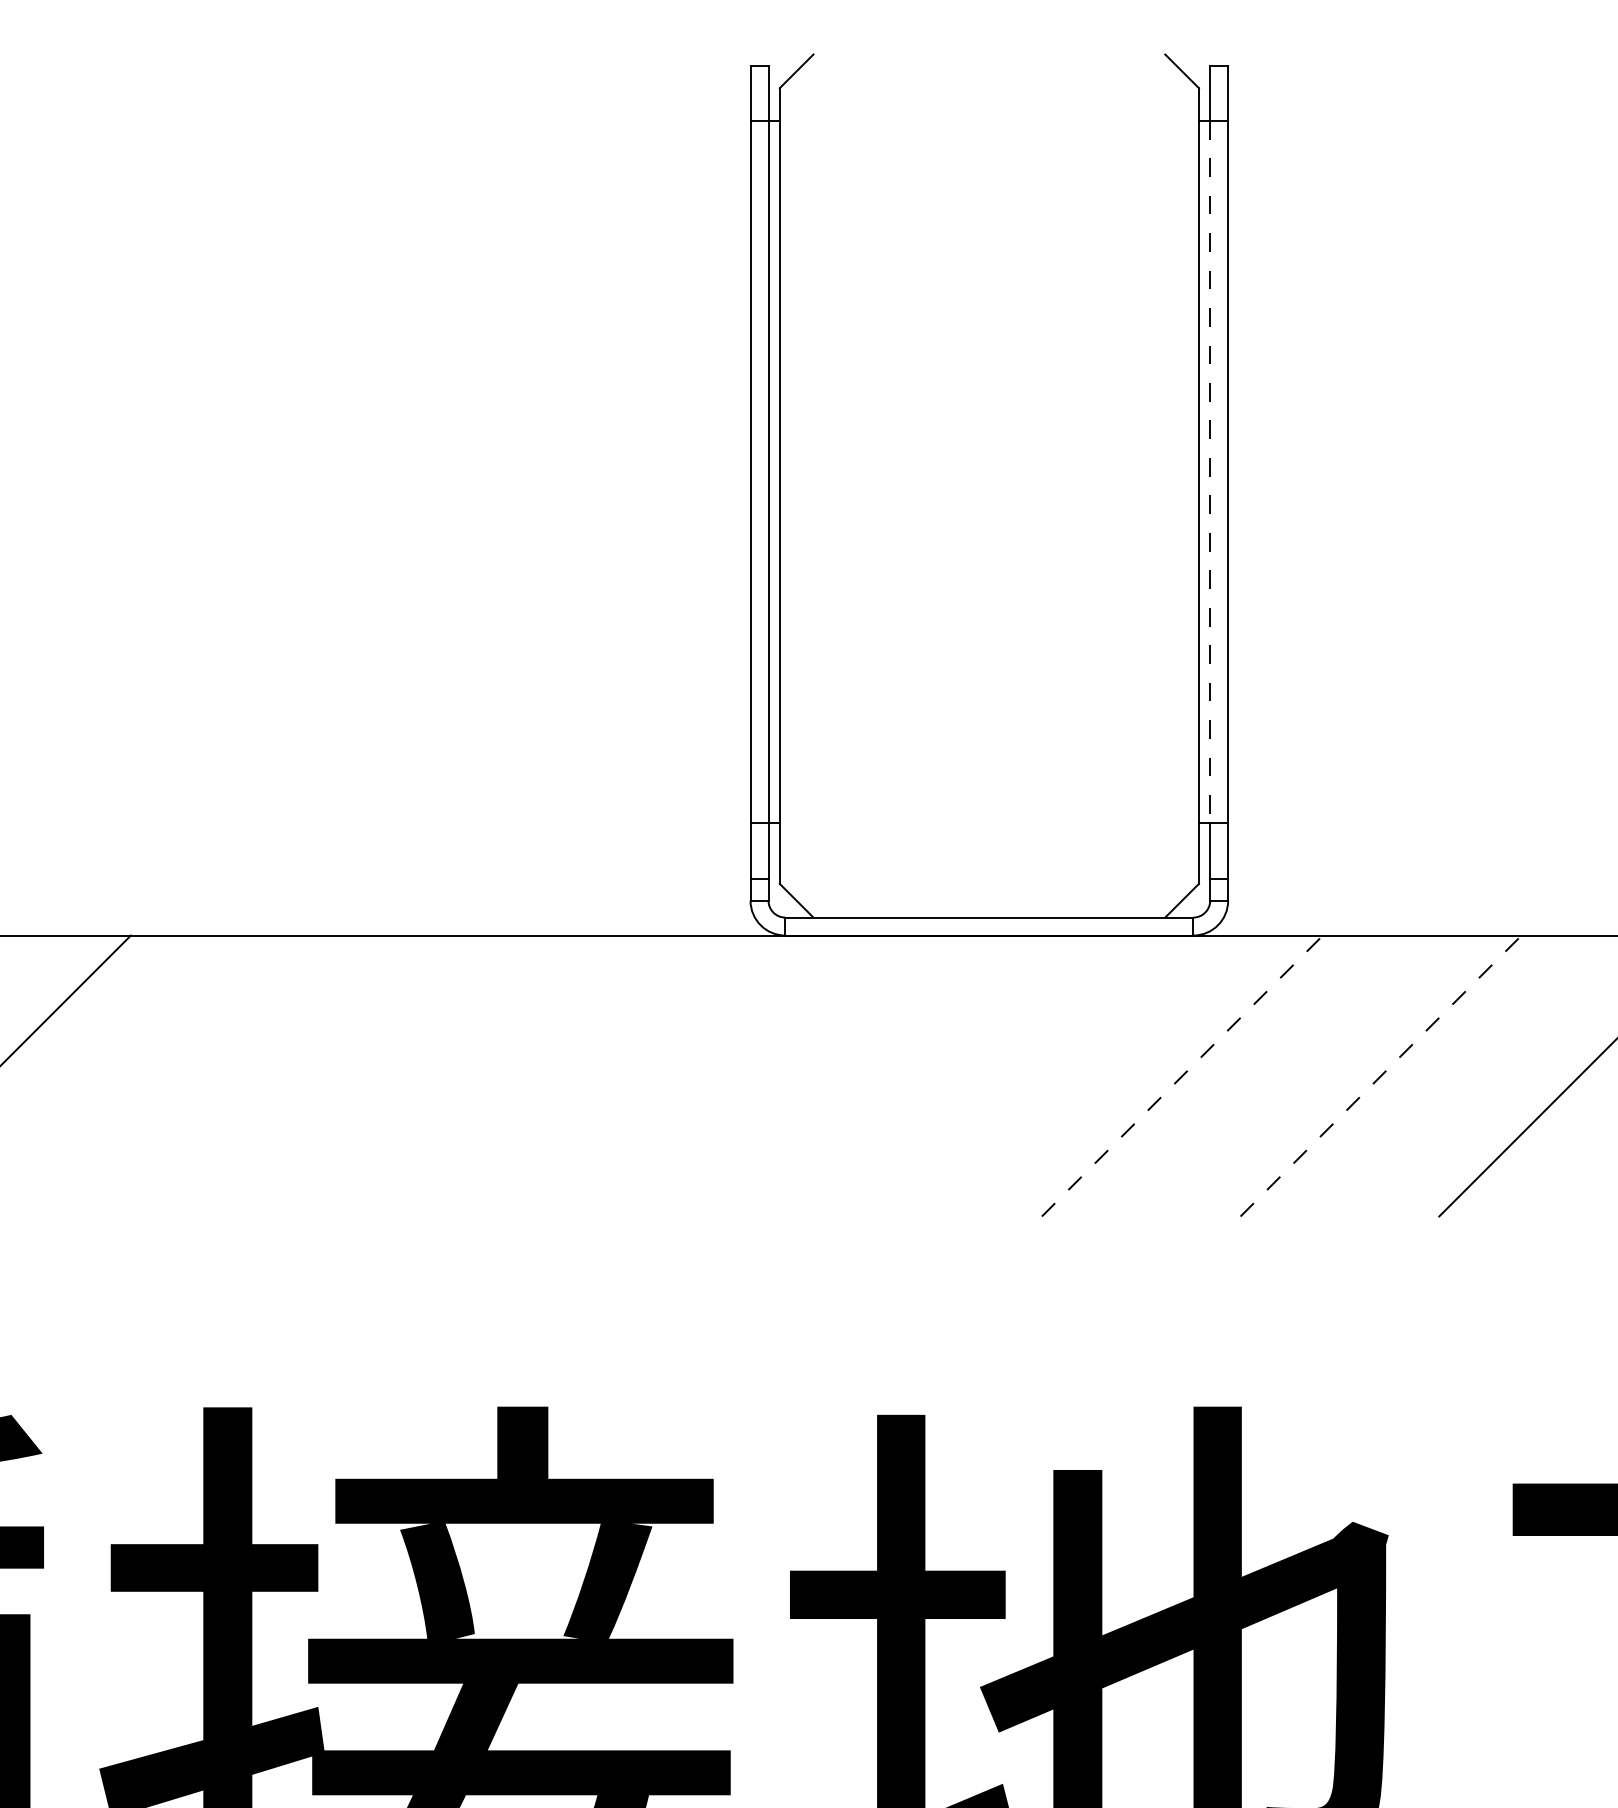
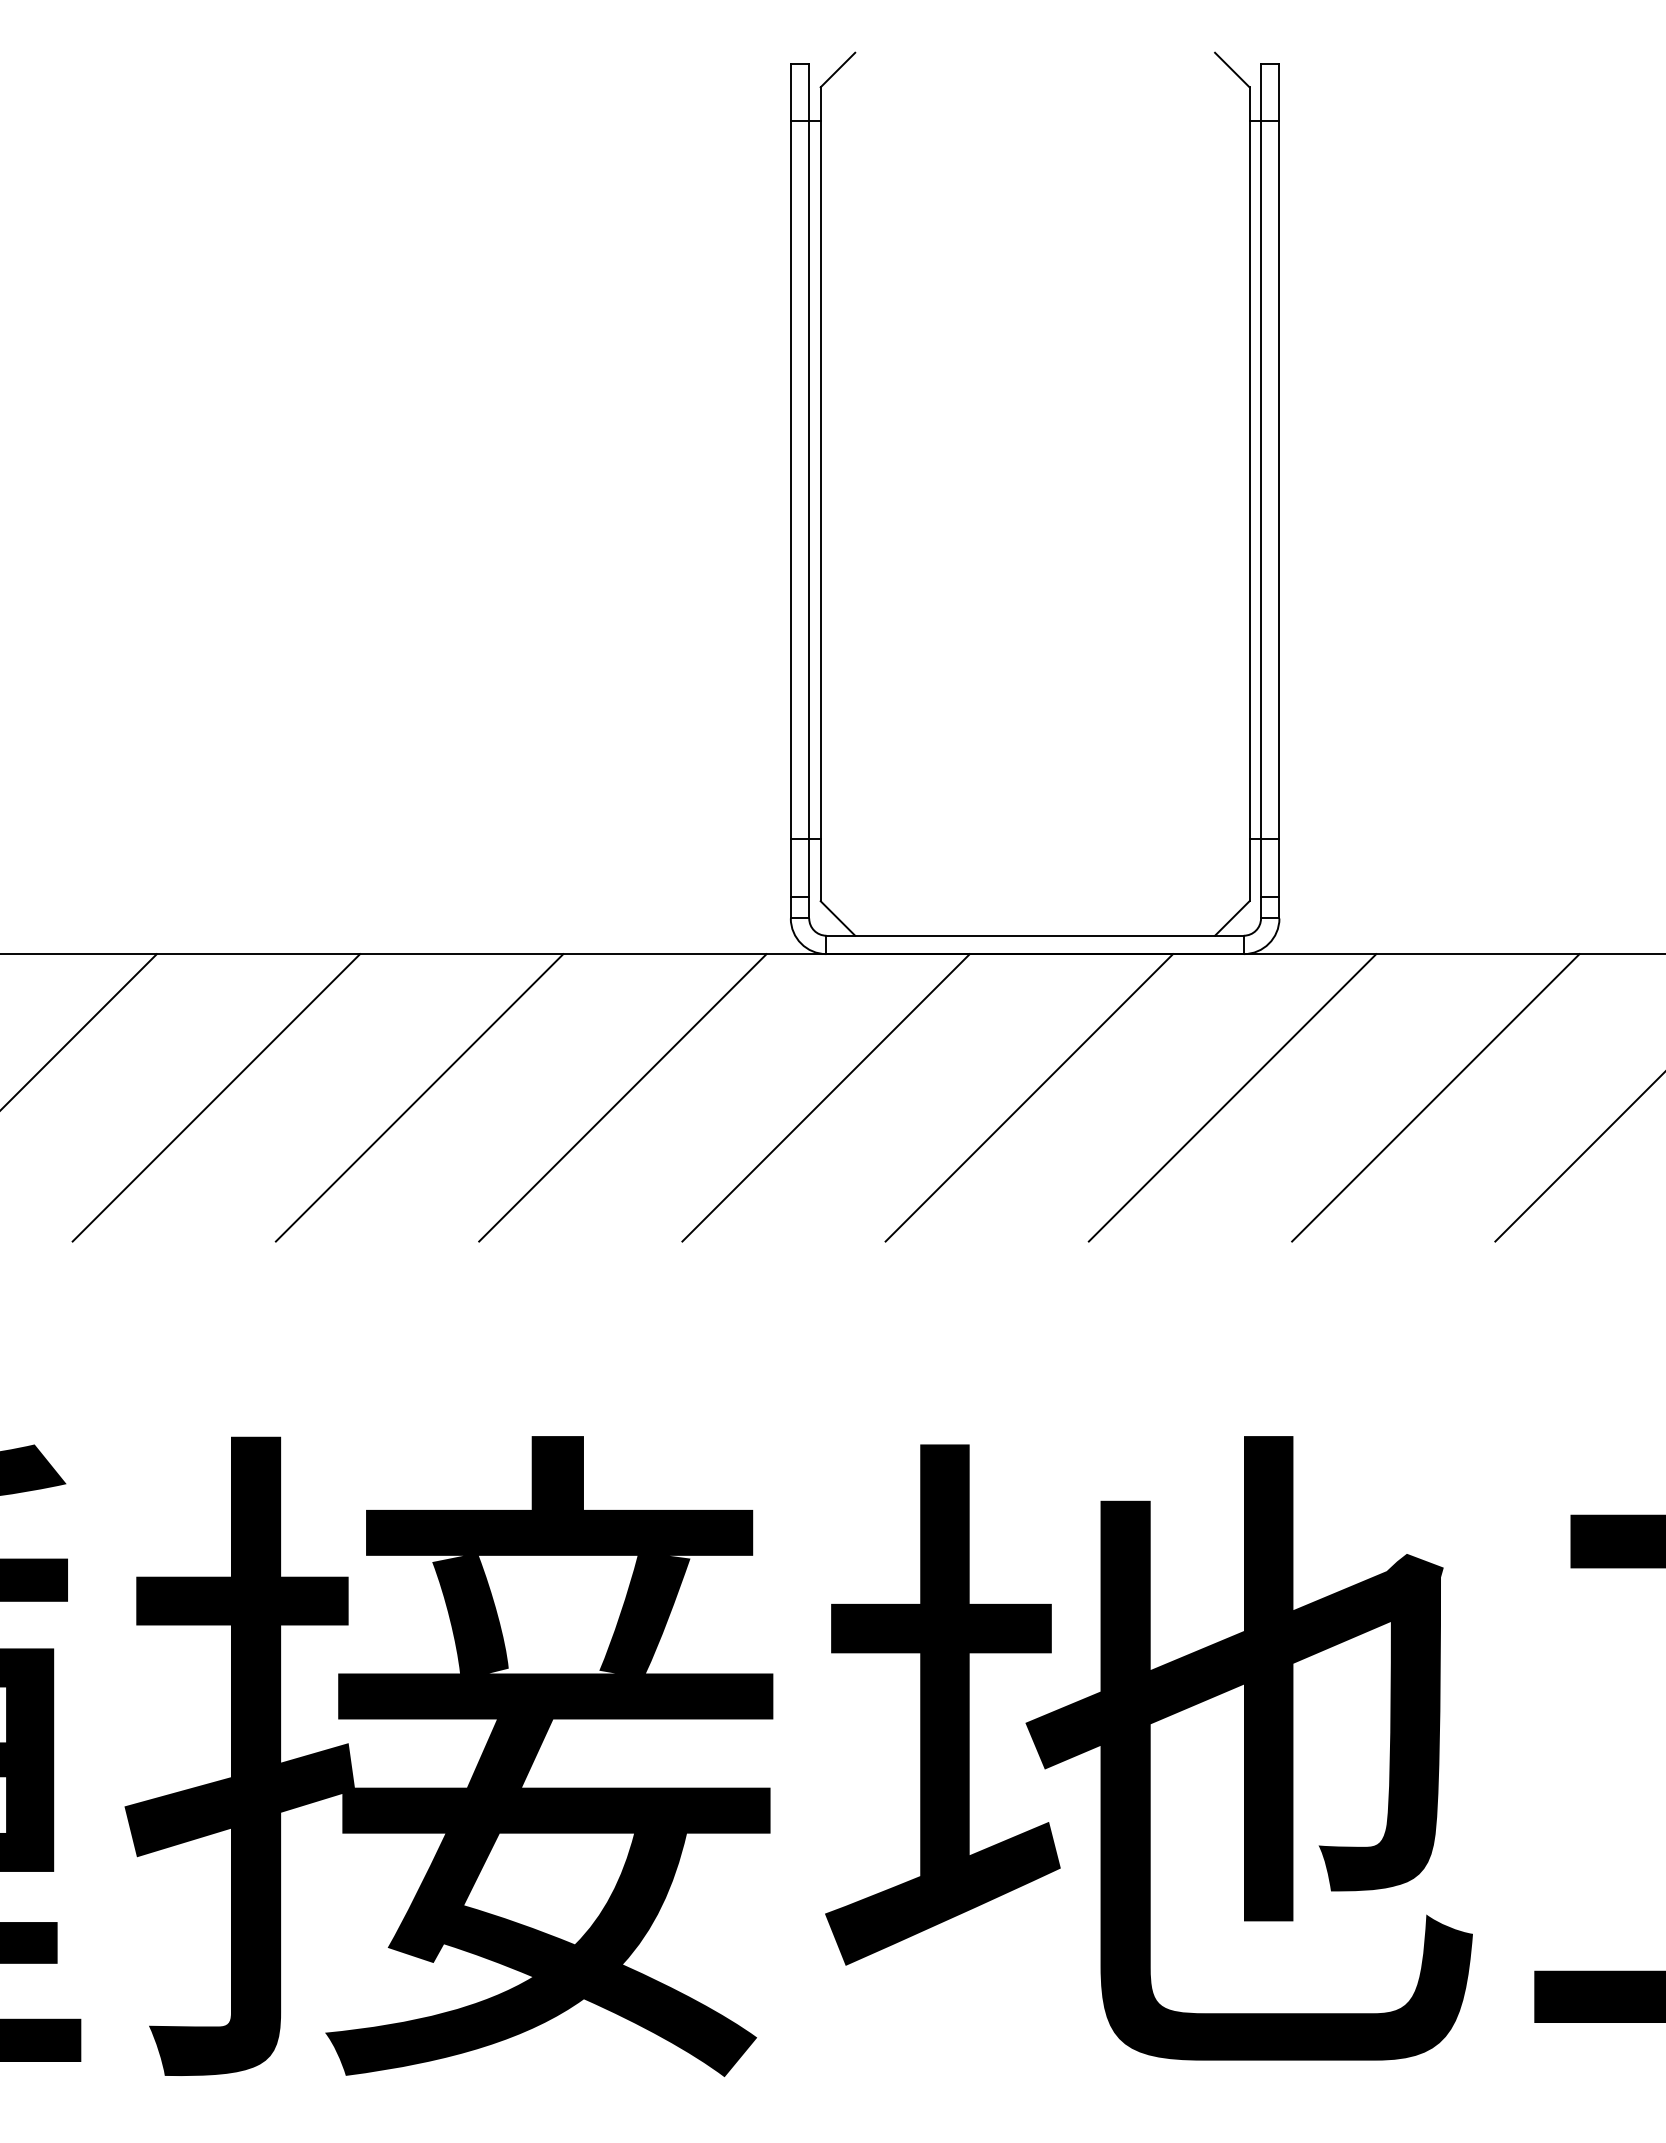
line: (1210, 472) -> (1261, 480), dashed -> solid
line: (189, 1075) -> (216, 1097), added
line: (387, 1075) -> (419, 1097), added
line: (586, 1075) -> (622, 1097), added
line: (784, 1075) -> (825, 1097), added
line: (983, 1075) -> (1029, 1097), added
line: (1182, 1075) -> (1232, 1097), dashed -> solid
line: (1381, 1075) -> (1436, 1097), dashed -> solid

